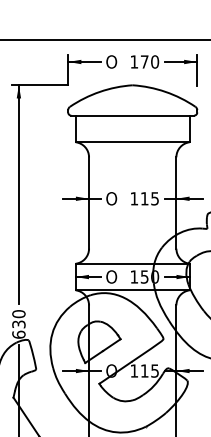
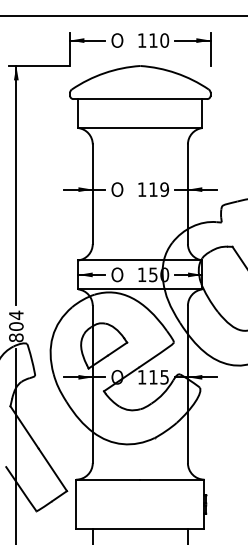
text: (144, 61) -> (153, 40), 170 -> 110
text: (154, 198) -> (164, 189), 115 -> 119
text: (19, 324) -> (16, 326), 630 -> 804

